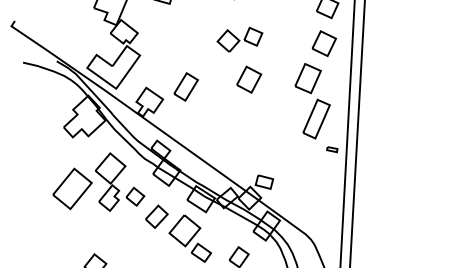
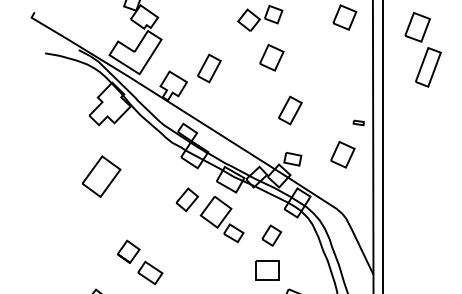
part: (311, 100) -> (422, 49), moved
part: (264, 133) -> (290, 110), added
part: (314, 180) -> (342, 154), added
part: (119, 182) -> (148, 167), removed

